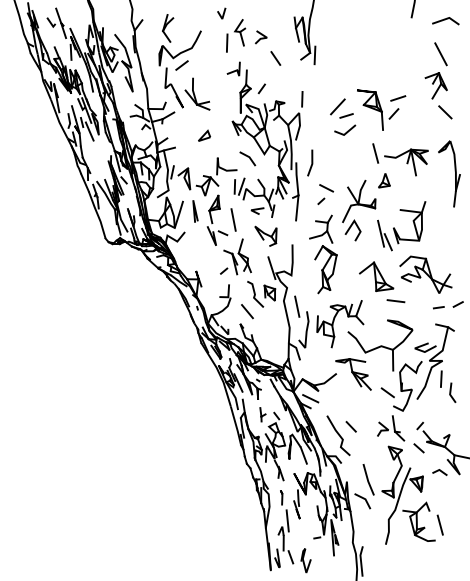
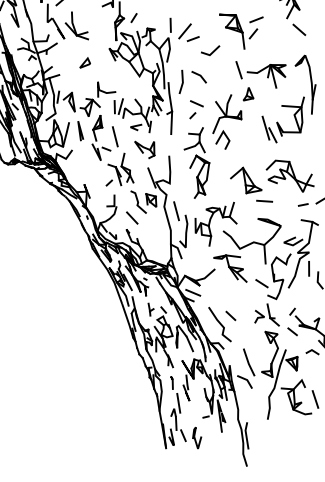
part: (341, 108) -> (188, 32), moved
line: (247, 157) -> (198, 76), moved
part: (395, 228) -> (278, 122), moved

